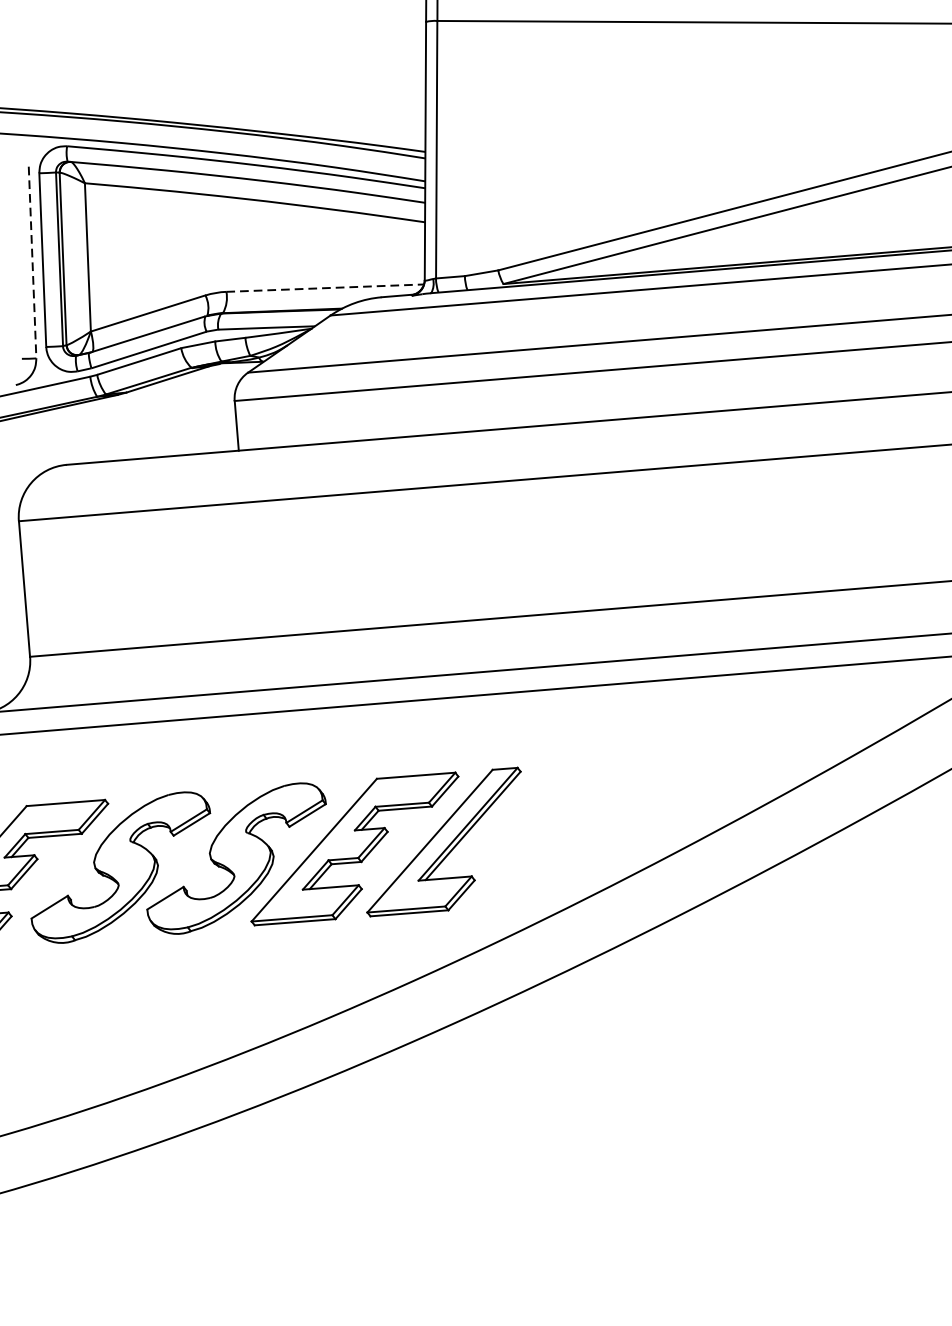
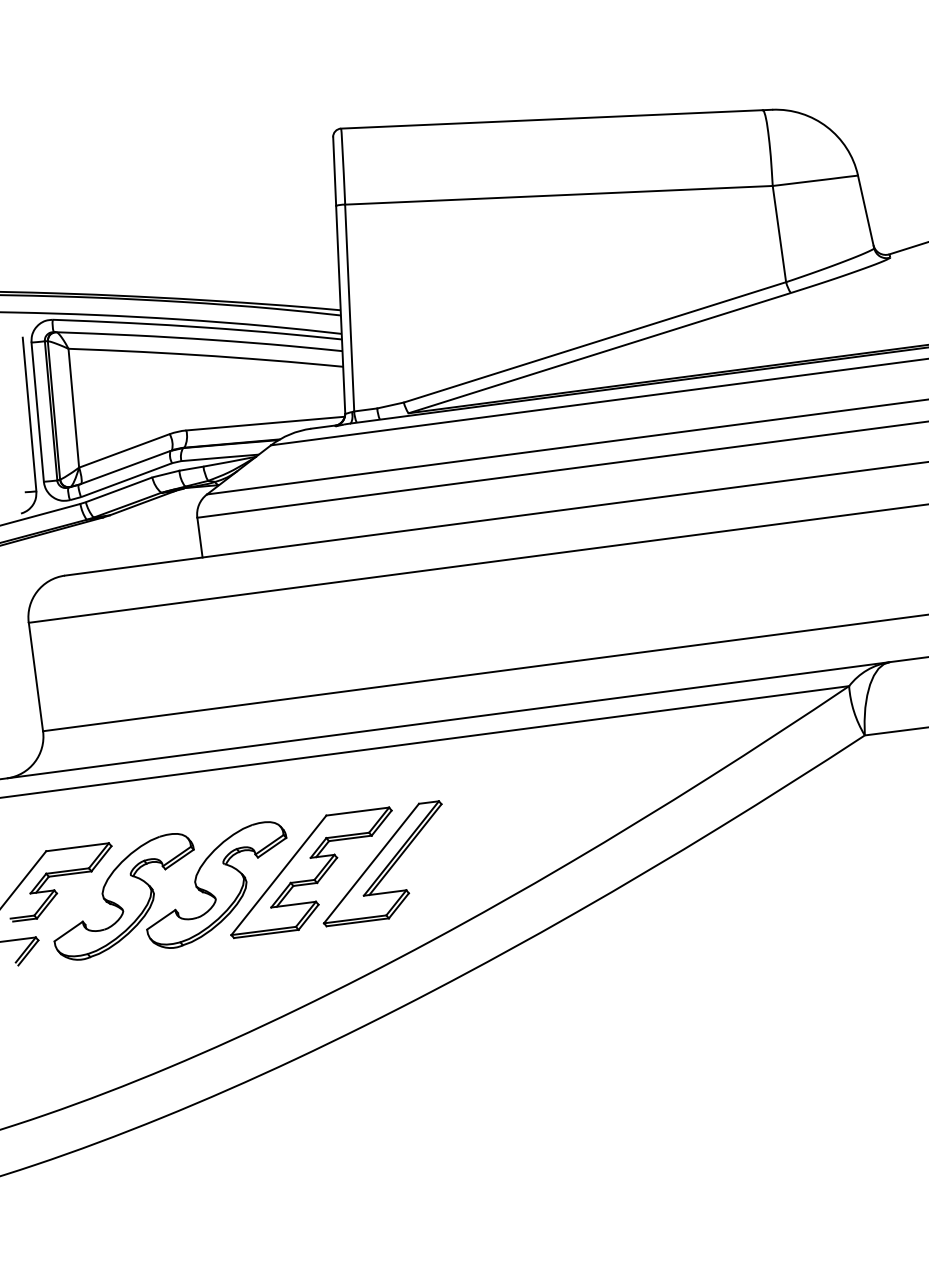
line: (32, 263) -> (29, 415), dashed -> solid
line: (325, 288) -> (265, 423), dashed -> solid

